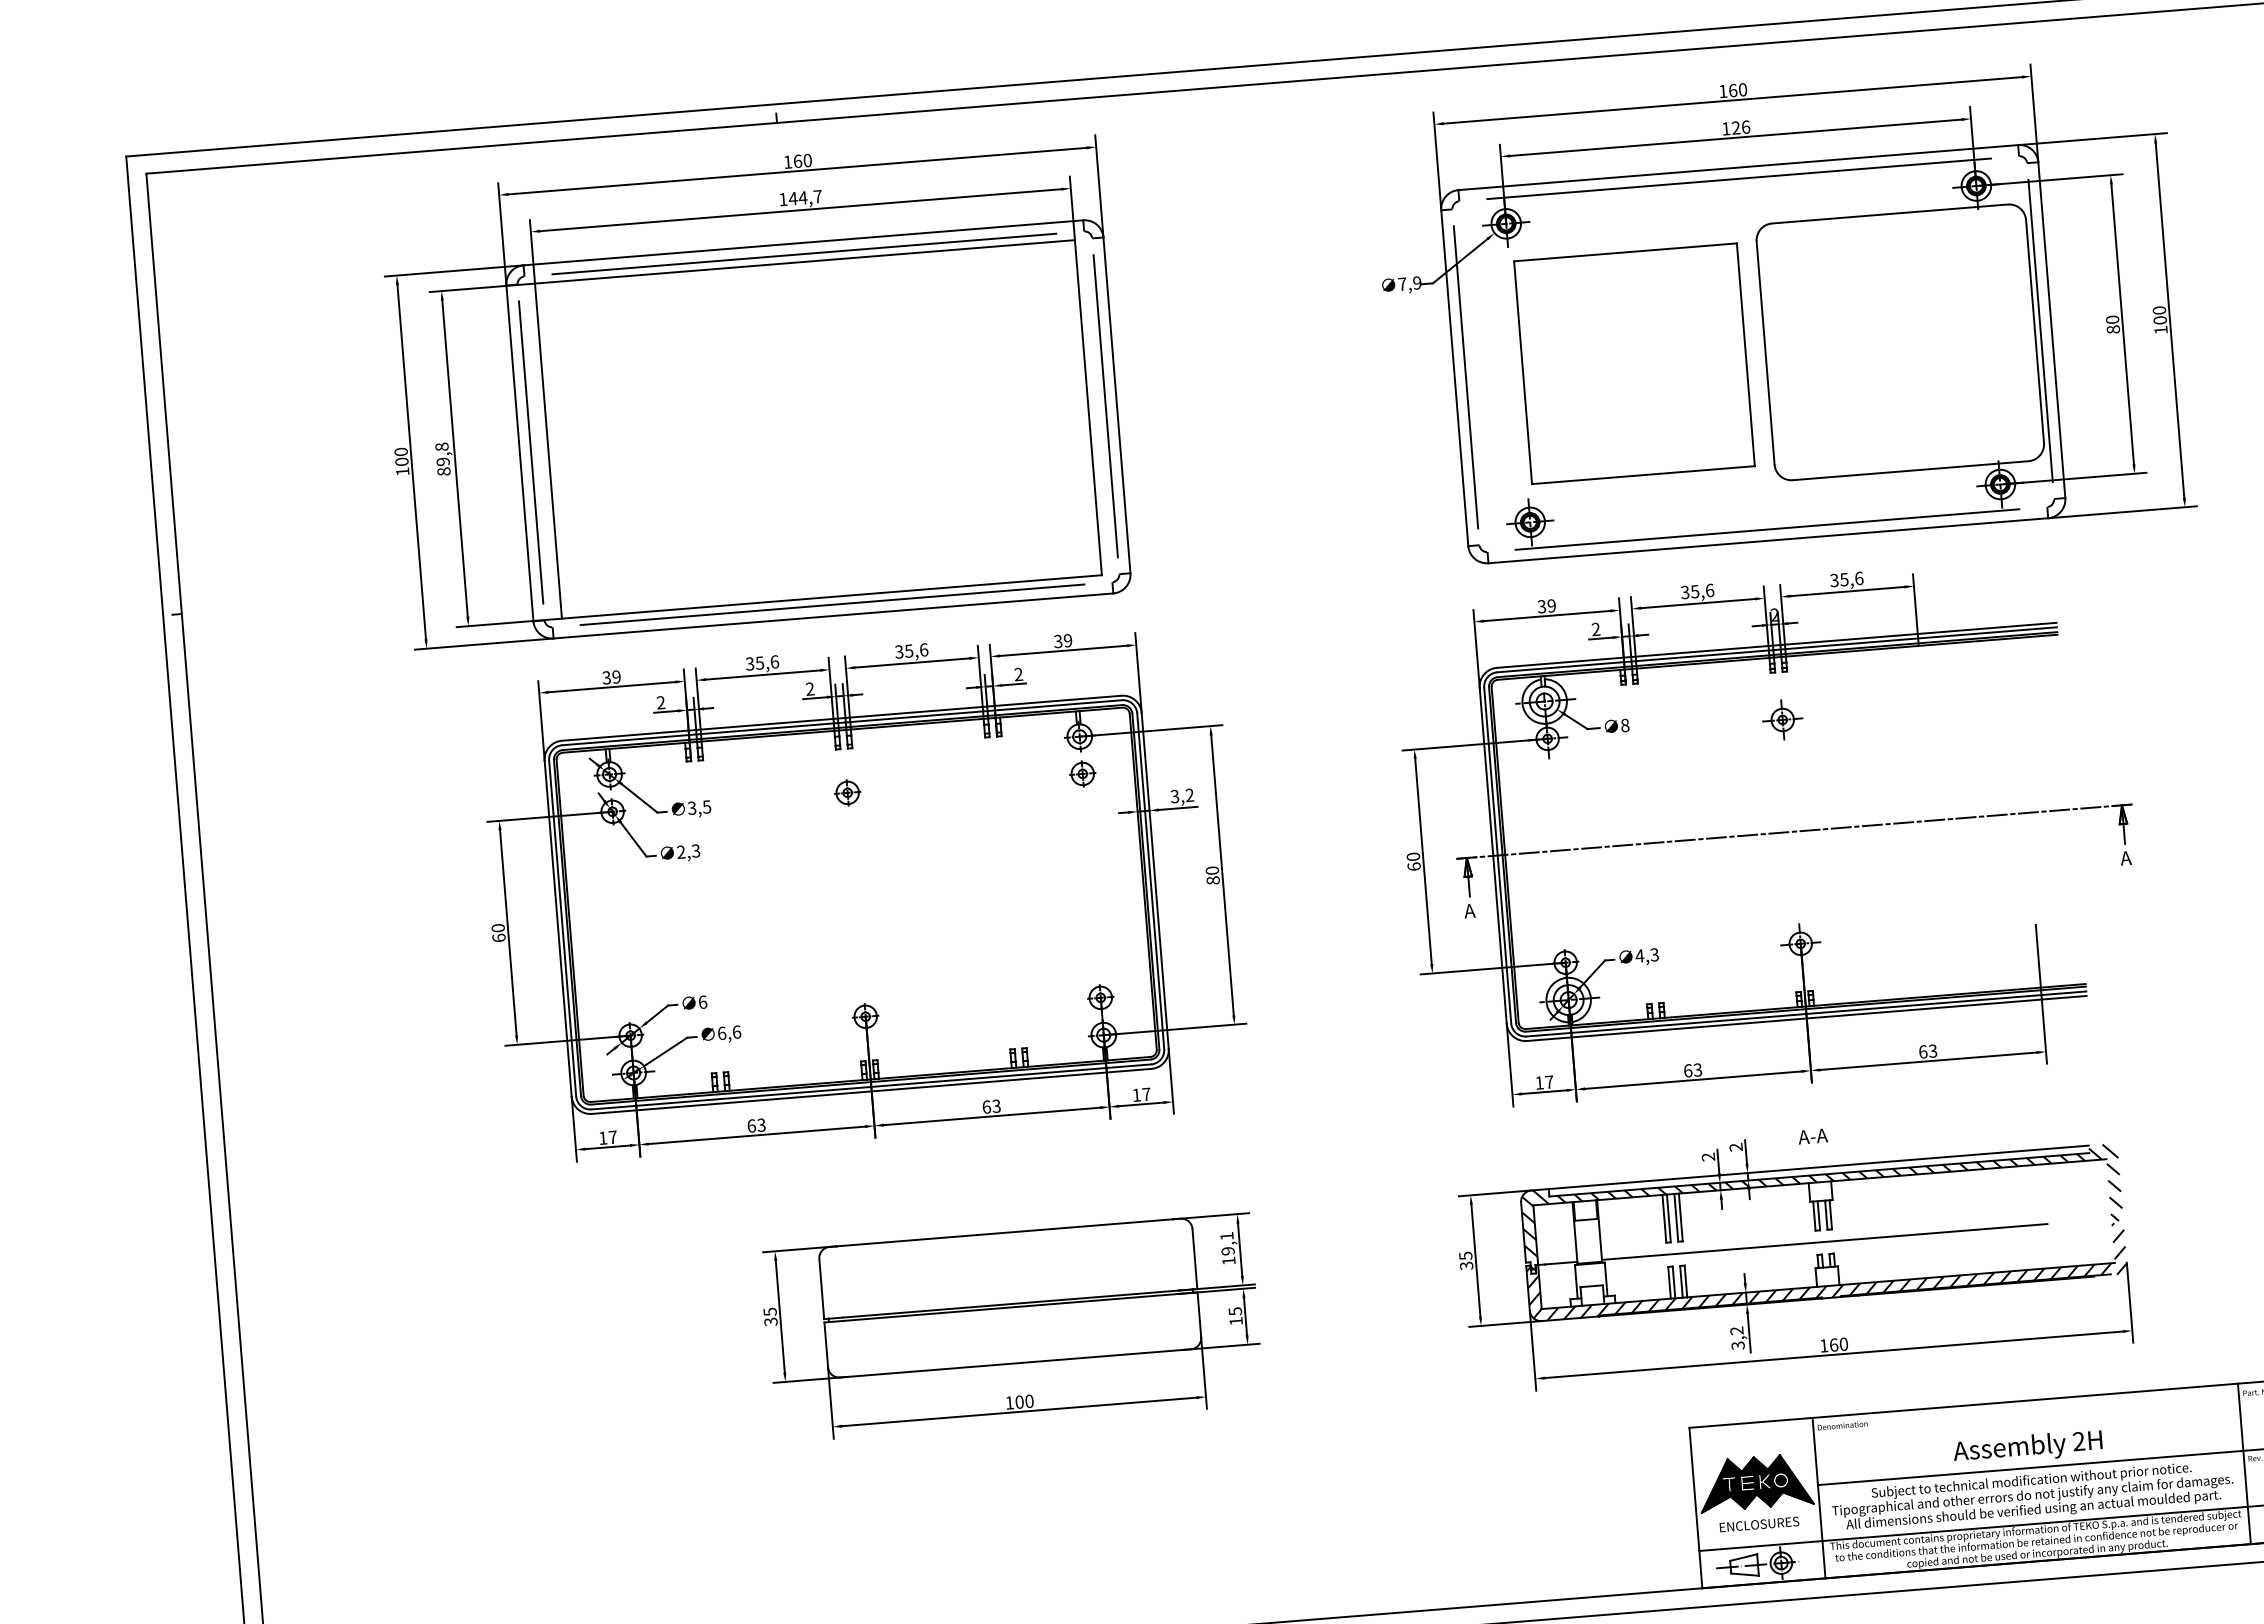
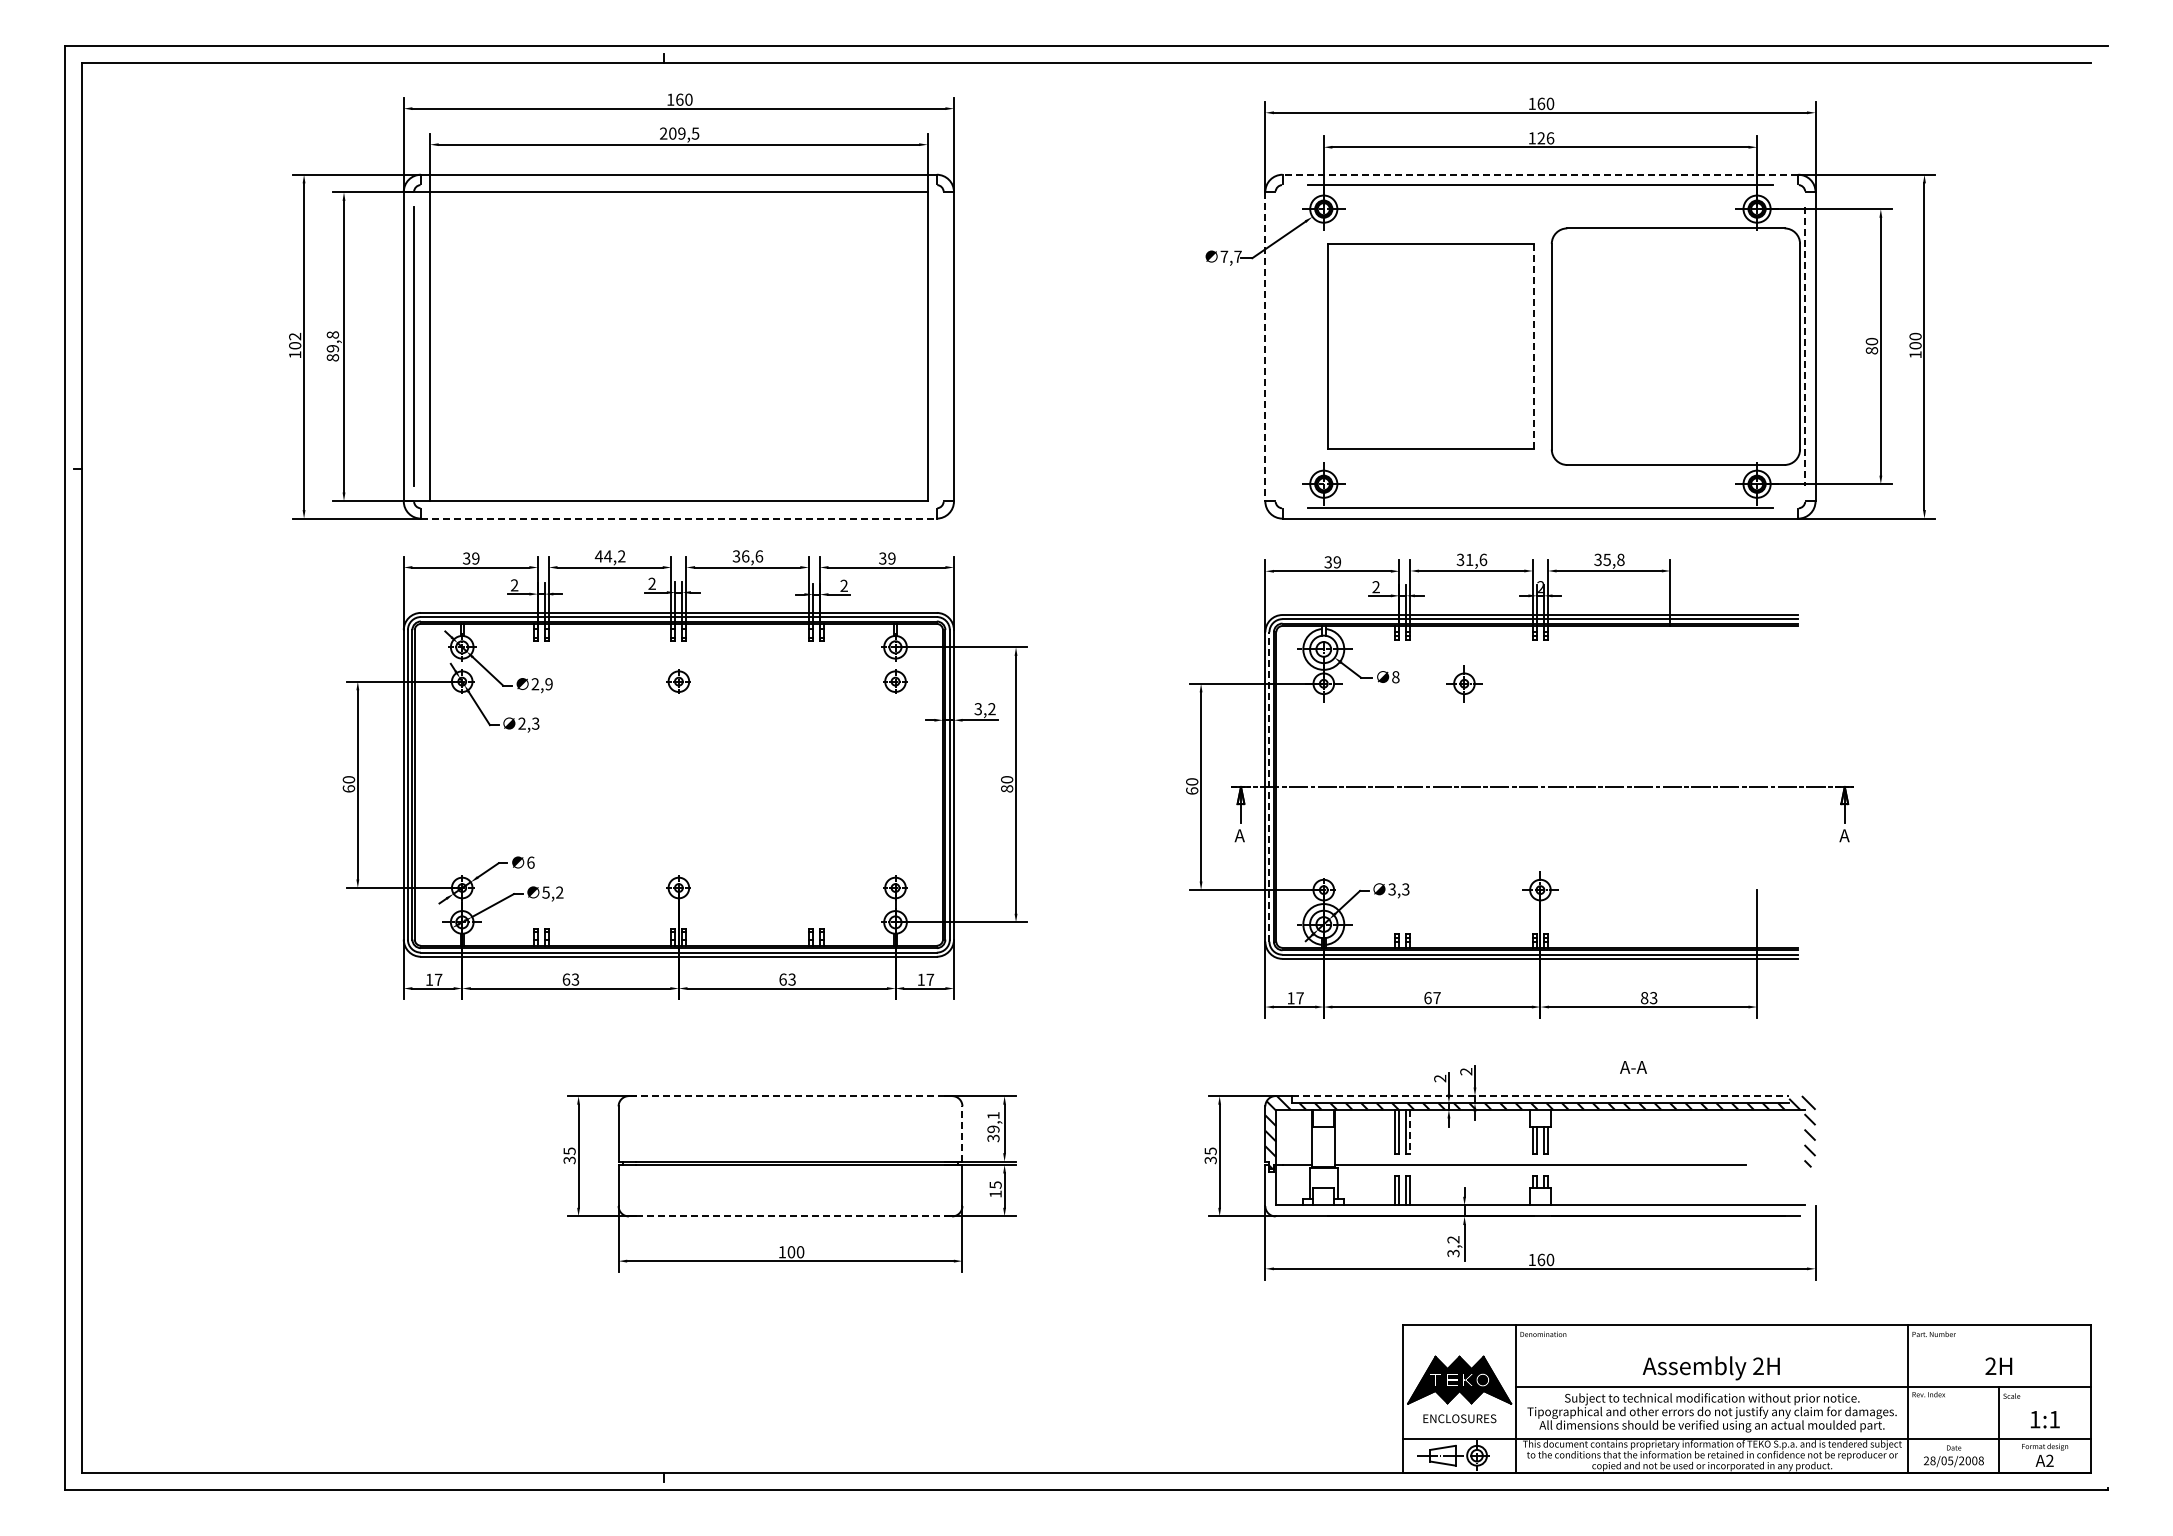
line: (1738, 167) -> (1540, 174), solid -> dashed
text: (800, 198) -> (679, 133), 144,7 -> 209,5
line: (803, 254) -> (678, 185), removed
text: (1416, 282) -> (1237, 256), 7,9 -> 7,7
line: (2040, 331) -> (1805, 347), solid -> dashed
line: (1745, 354) -> (1533, 346), solid -> dashed
line: (1454, 377) -> (1265, 346), solid -> dashed
line: (1465, 377) -> (1275, 346), removed
line: (1105, 406) -> (943, 346), removed
text: (401, 451) -> (295, 336), 100 -> 102
text: (1858, 578) -> (1620, 559), 35,6 -> 35,8
text: (1694, 591) -> (1469, 559), 35,6 -> 31,6
line: (832, 605) -> (678, 508), removed
line: (833, 615) -> (678, 518), solid -> dashed
text: (909, 651) -> (745, 556), 35,6 -> 36,6
text: (761, 663) -> (609, 556), 35,6 -> 44,2
part: (1782, 719) -> (1464, 683), moved
text: (698, 807) -> (541, 684), 3,5 -> 2,9
line: (1497, 855) -> (1269, 786), solid -> dashed
text: (1640, 956) -> (1392, 889), 4,3 -> 3,3
text: (728, 1032) -> (552, 892), 6,6 -> 5,2
text: (1923, 1052) -> (1644, 998), 63 -> 83
text: (1697, 1070) -> (1436, 998), 63 -> 67
text: (1813, 1136) -> (1633, 1067), moved
line: (1818, 1167) -> (1540, 1096), solid -> dashed
line: (1680, 1218) -> (1410, 1132), solid -> dashed
line: (1005, 1233) -> (790, 1096), solid -> dashed
line: (1194, 1259) -> (962, 1134), solid -> dashed
text: (1228, 1261) -> (993, 1138), 19,1 -> 39,1
hatch: (1827, 1269) -> (1540, 1190), removed
line: (1015, 1363) -> (790, 1216), solid -> dashed

